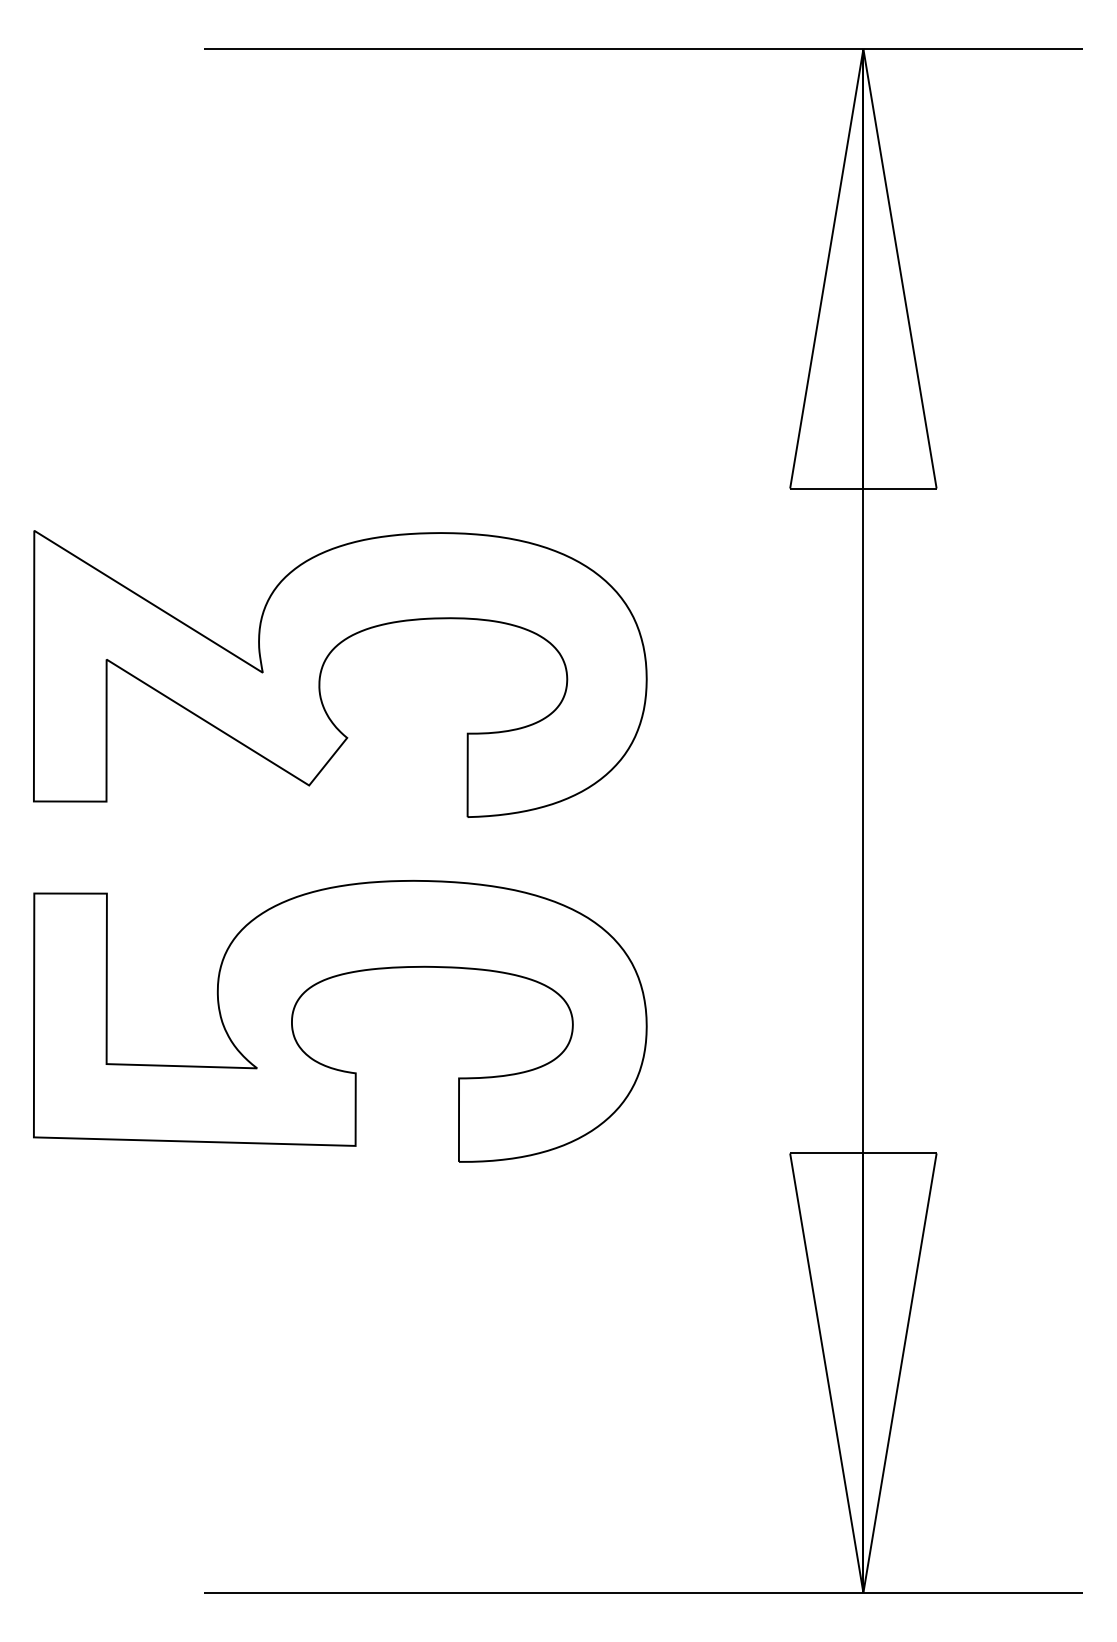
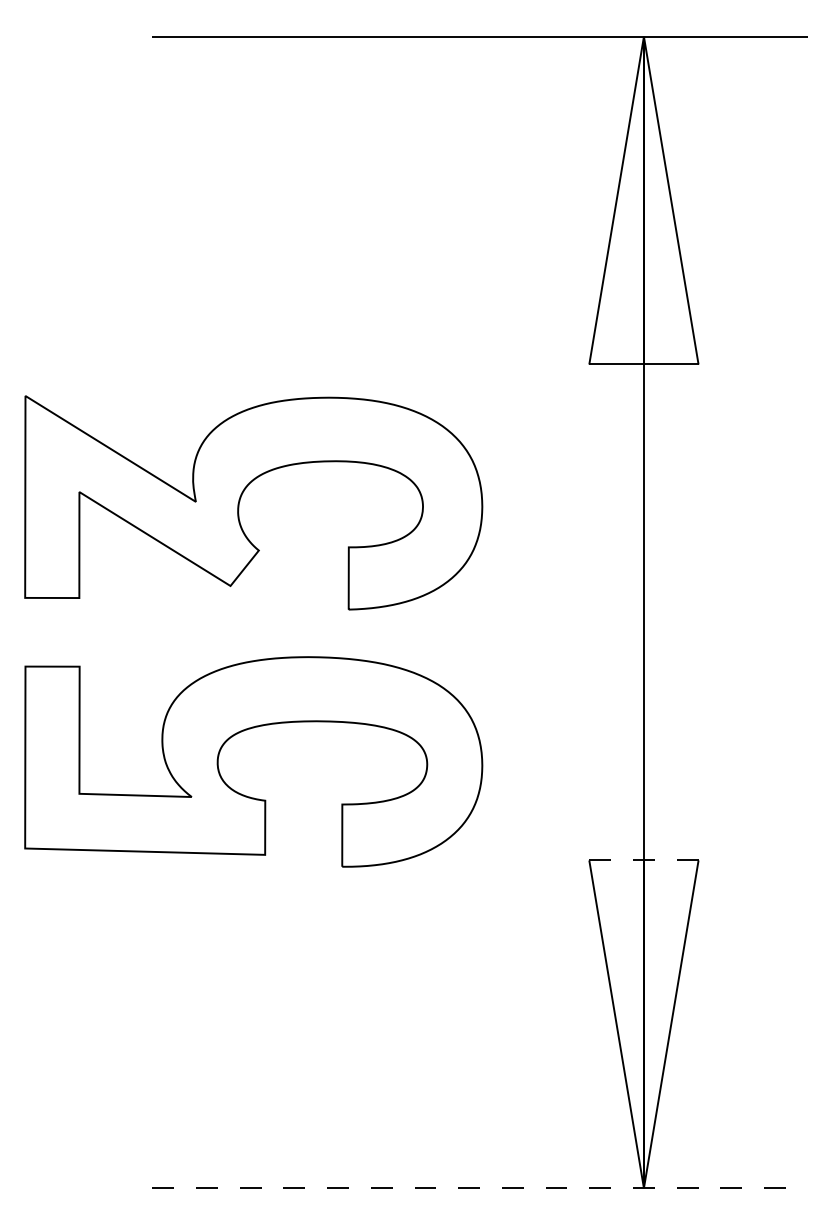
line: (862, 1153) -> (643, 860), solid -> dashed
line: (644, 1593) -> (480, 1188), solid -> dashed

